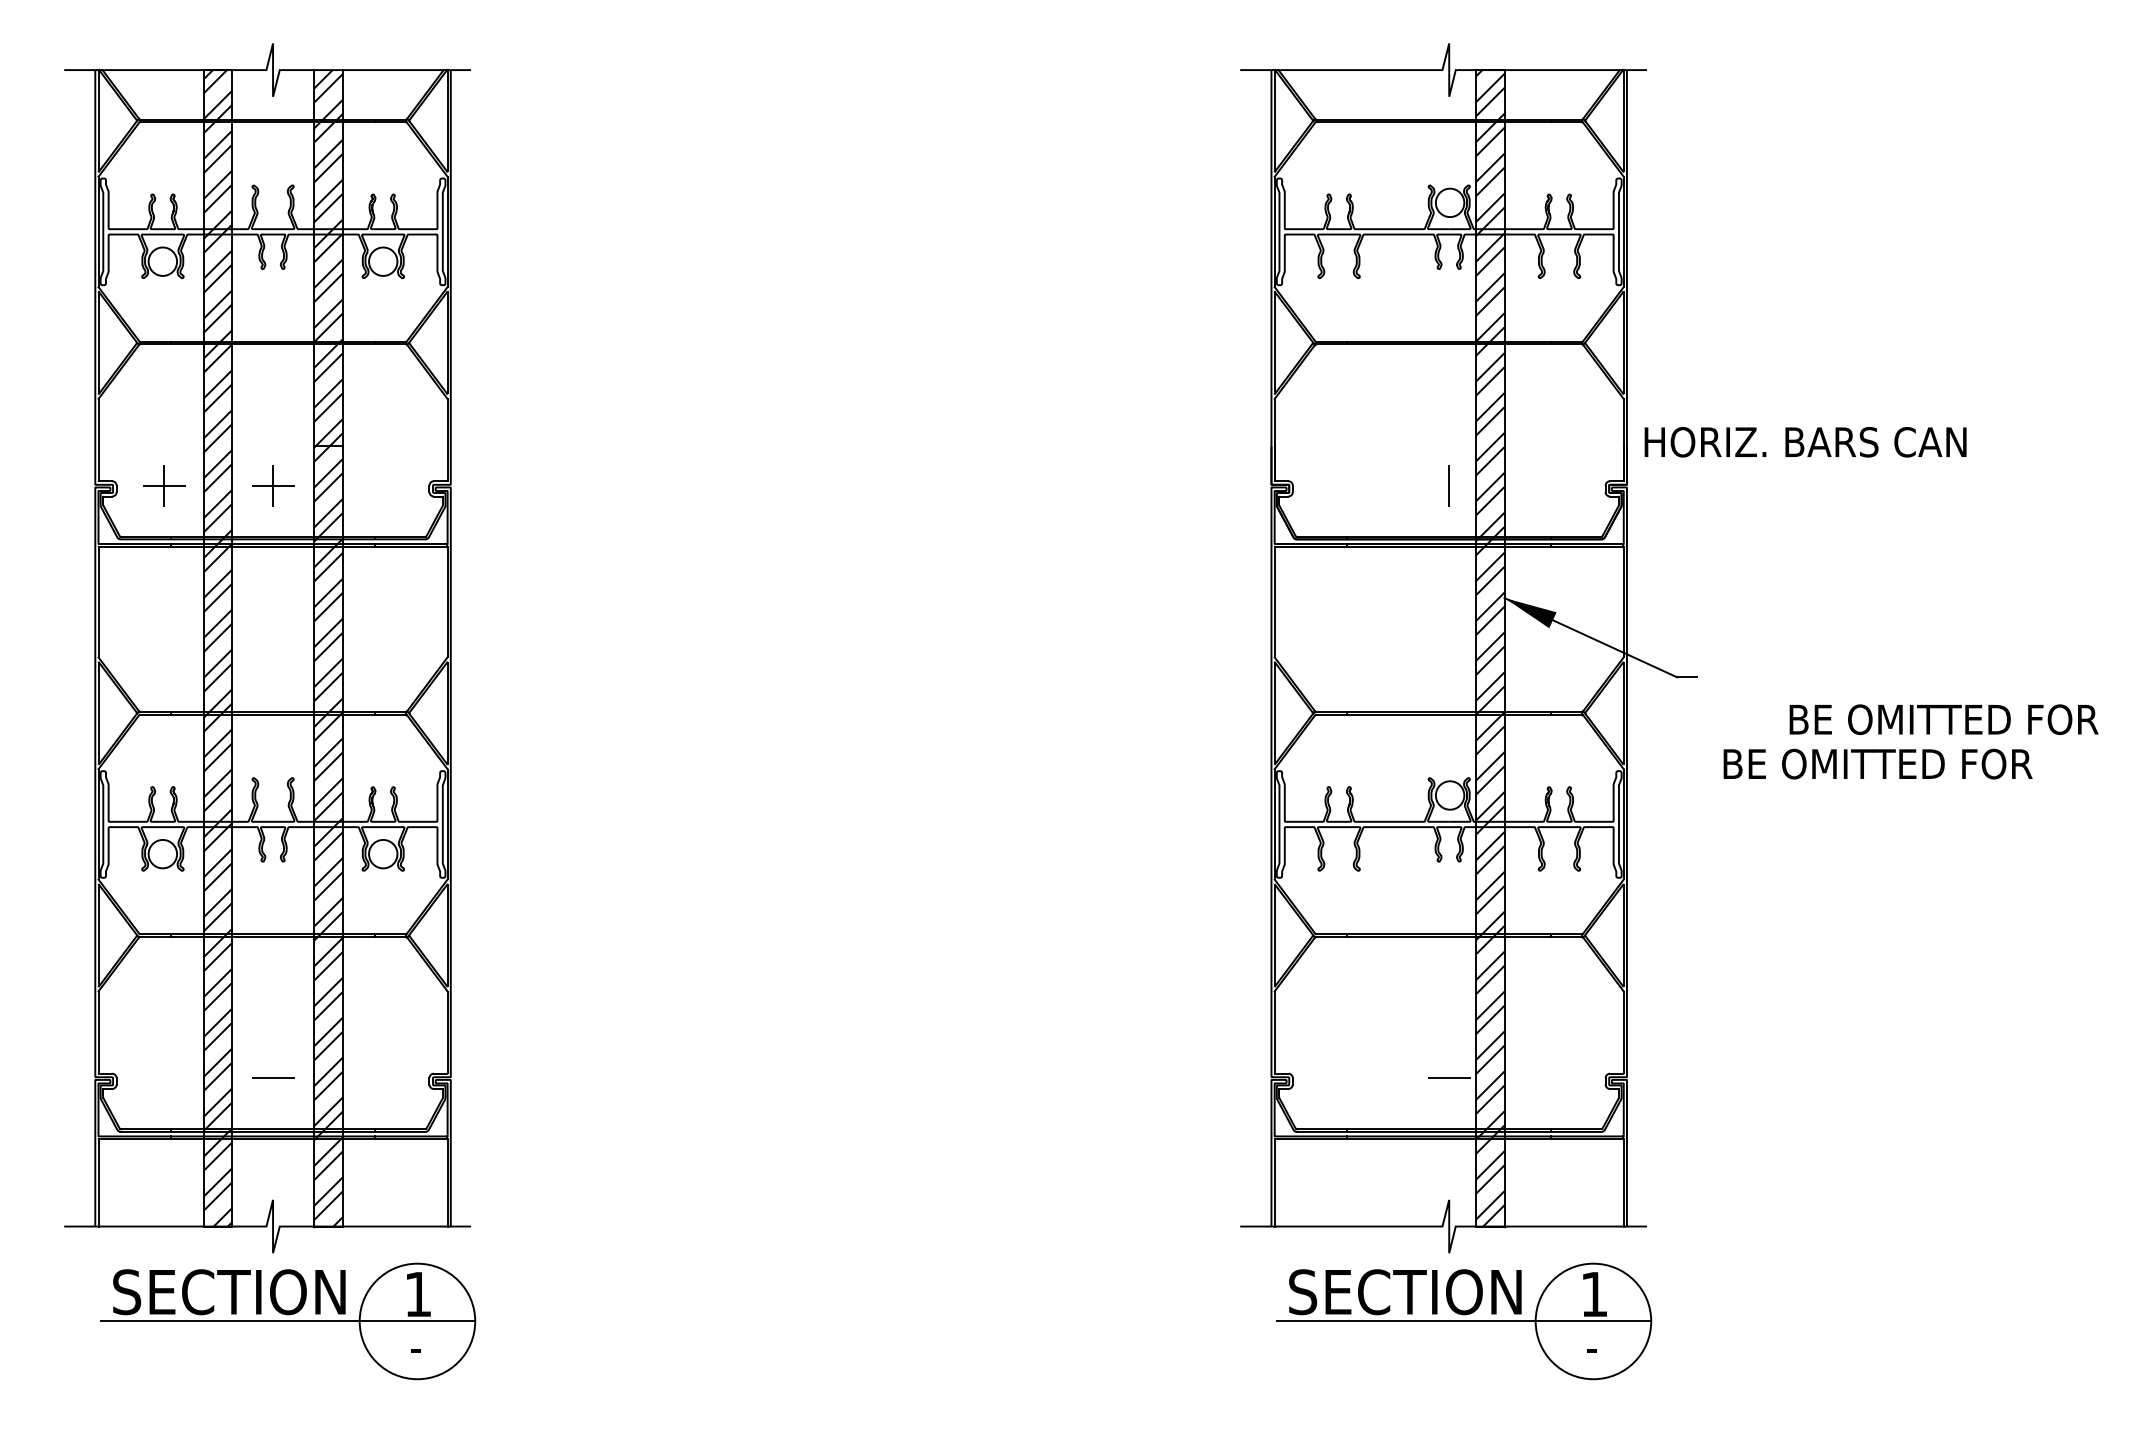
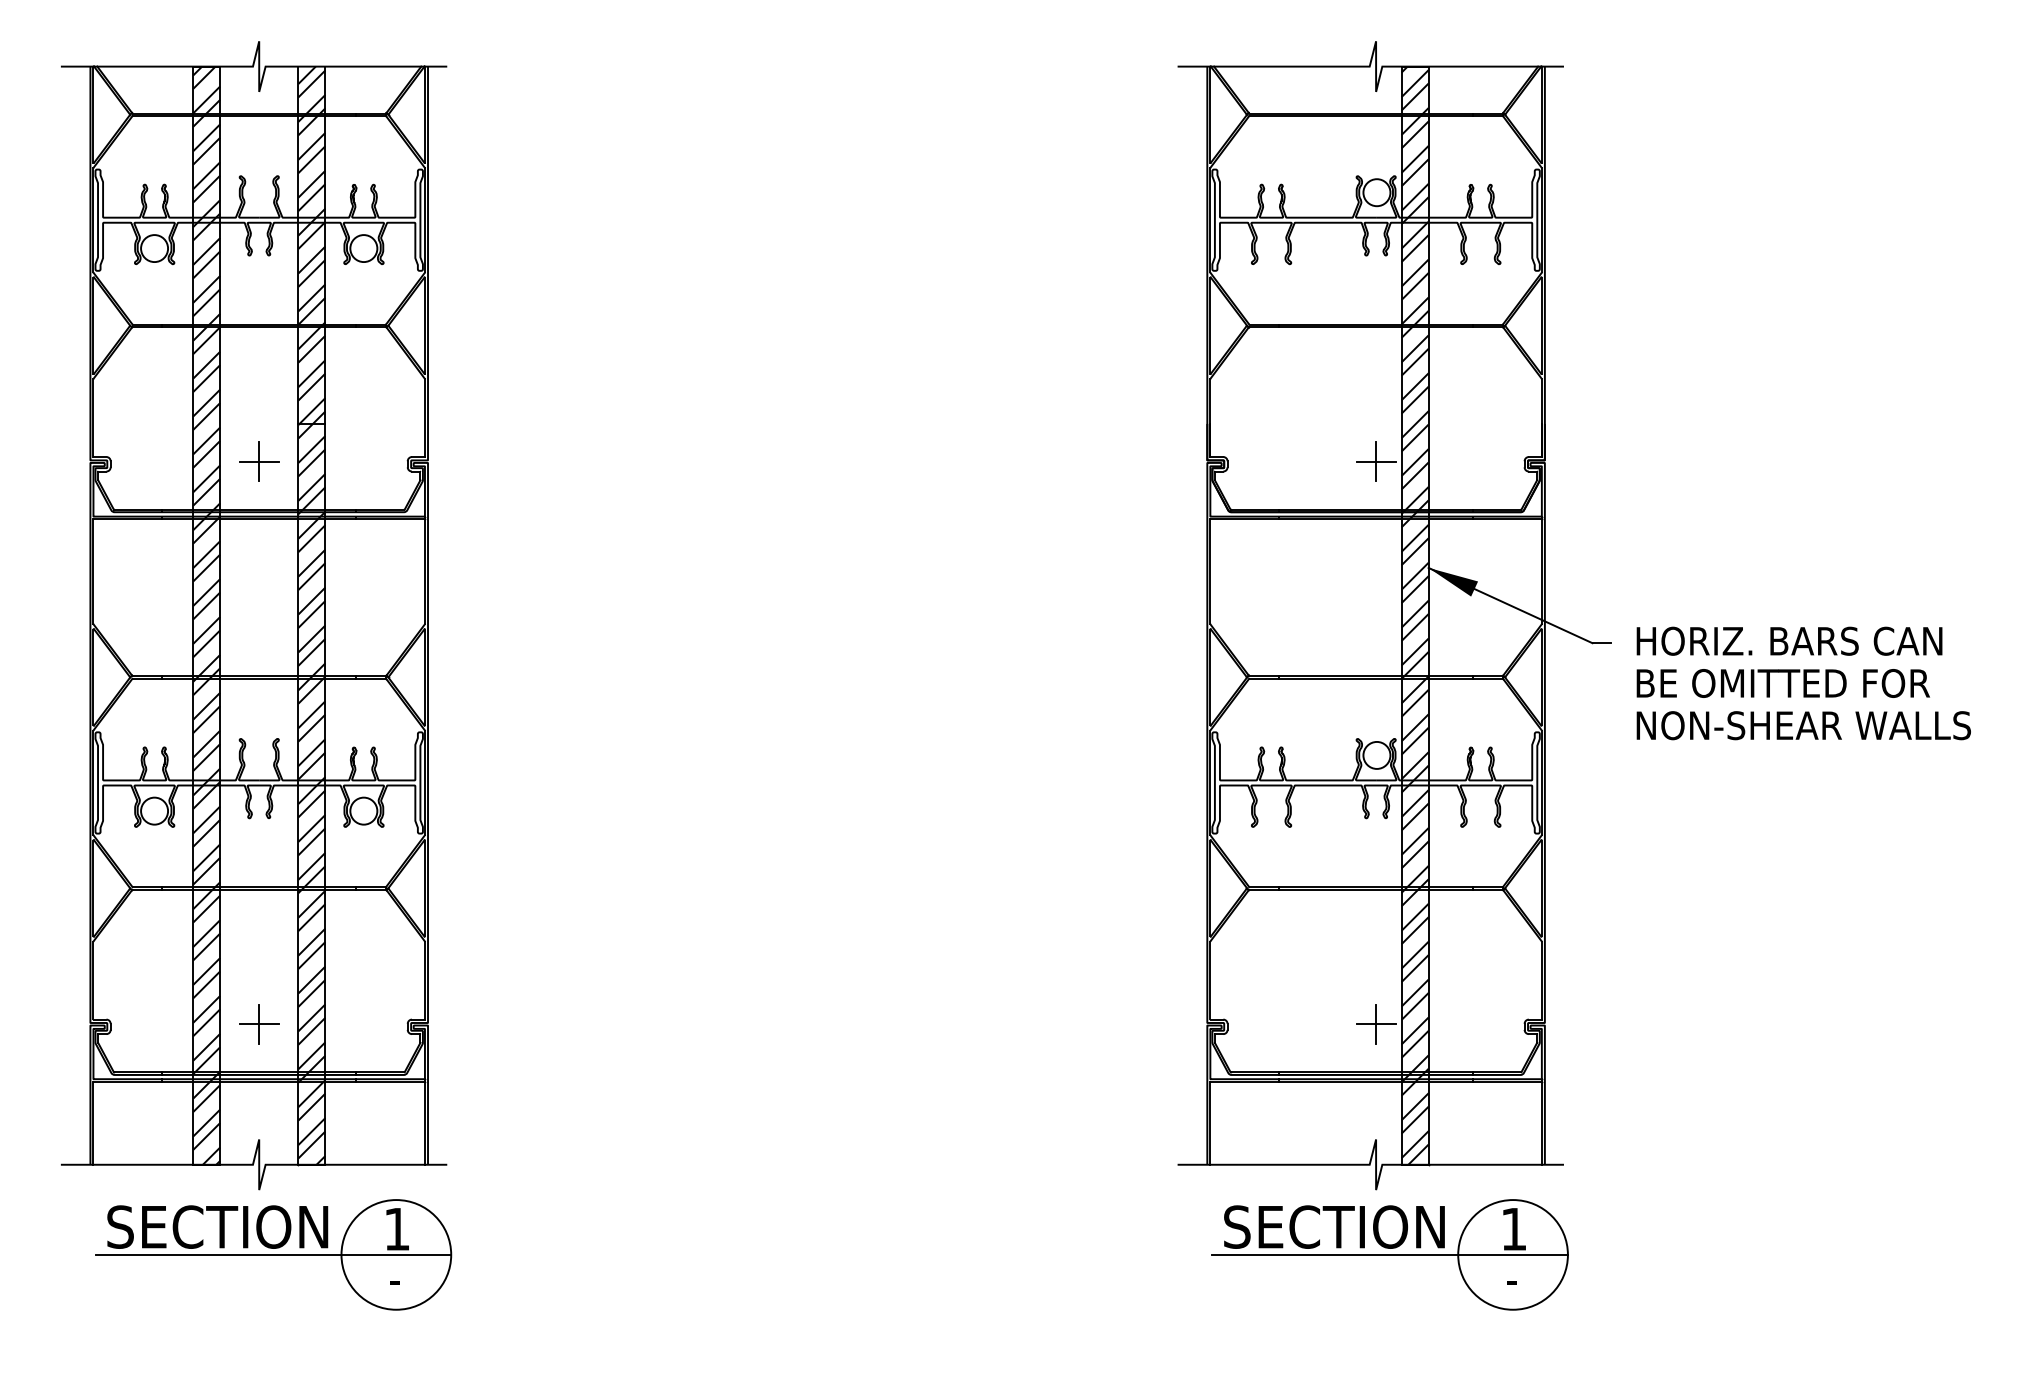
text: (1805, 442) -> (1789, 641), moved
part: (164, 485) -> (156, 461), removed
line: (1448, 486) -> (1375, 462), added
text: (1943, 719) -> (1782, 683), moved
text: (1901, 763) -> (1805, 725), BE OMITTED FOR -> NON-SHEAR WALLS
line: (273, 1078) -> (259, 1024), added
line: (1449, 1078) -> (1376, 1024), added

